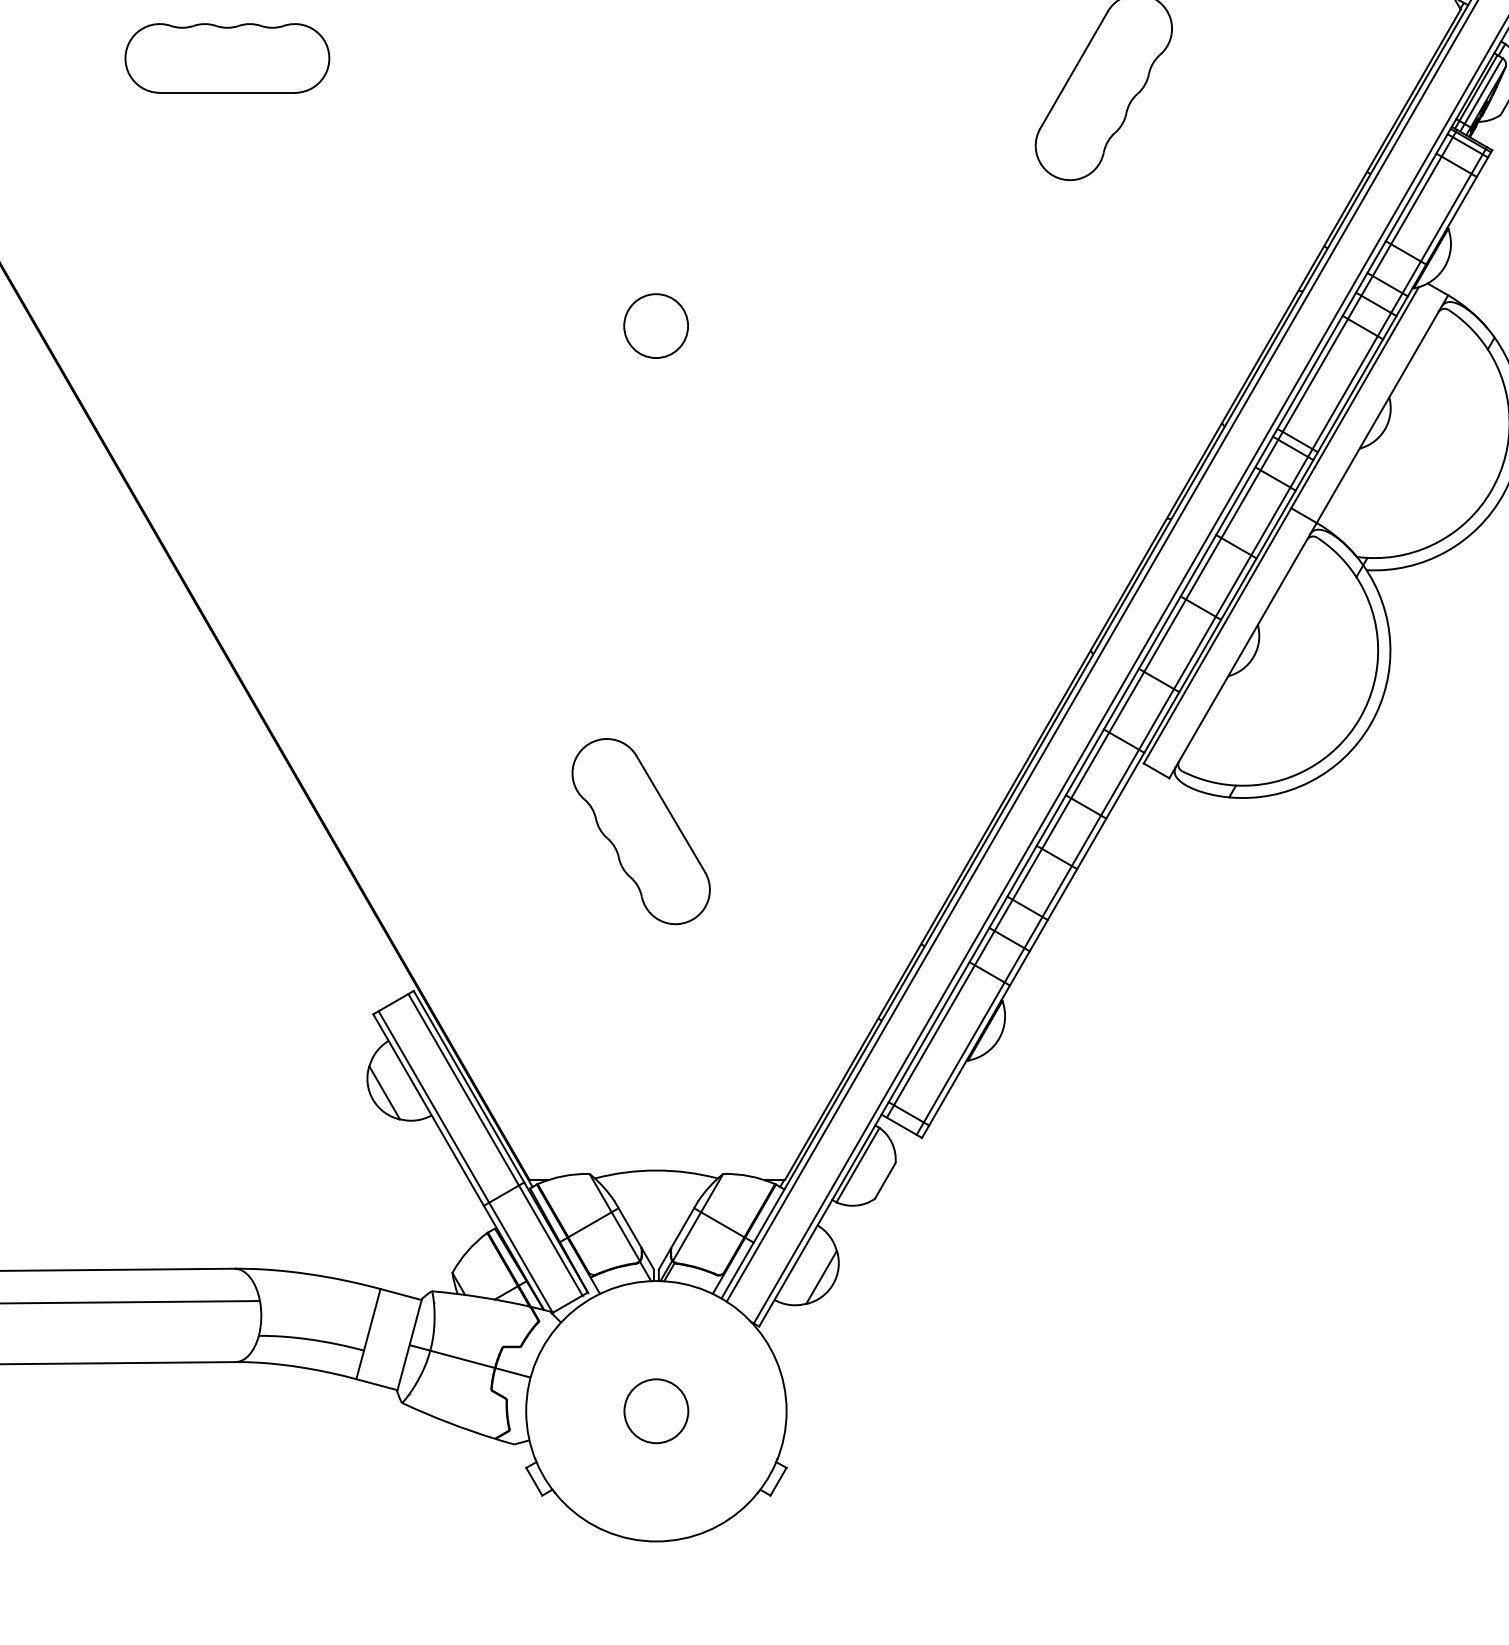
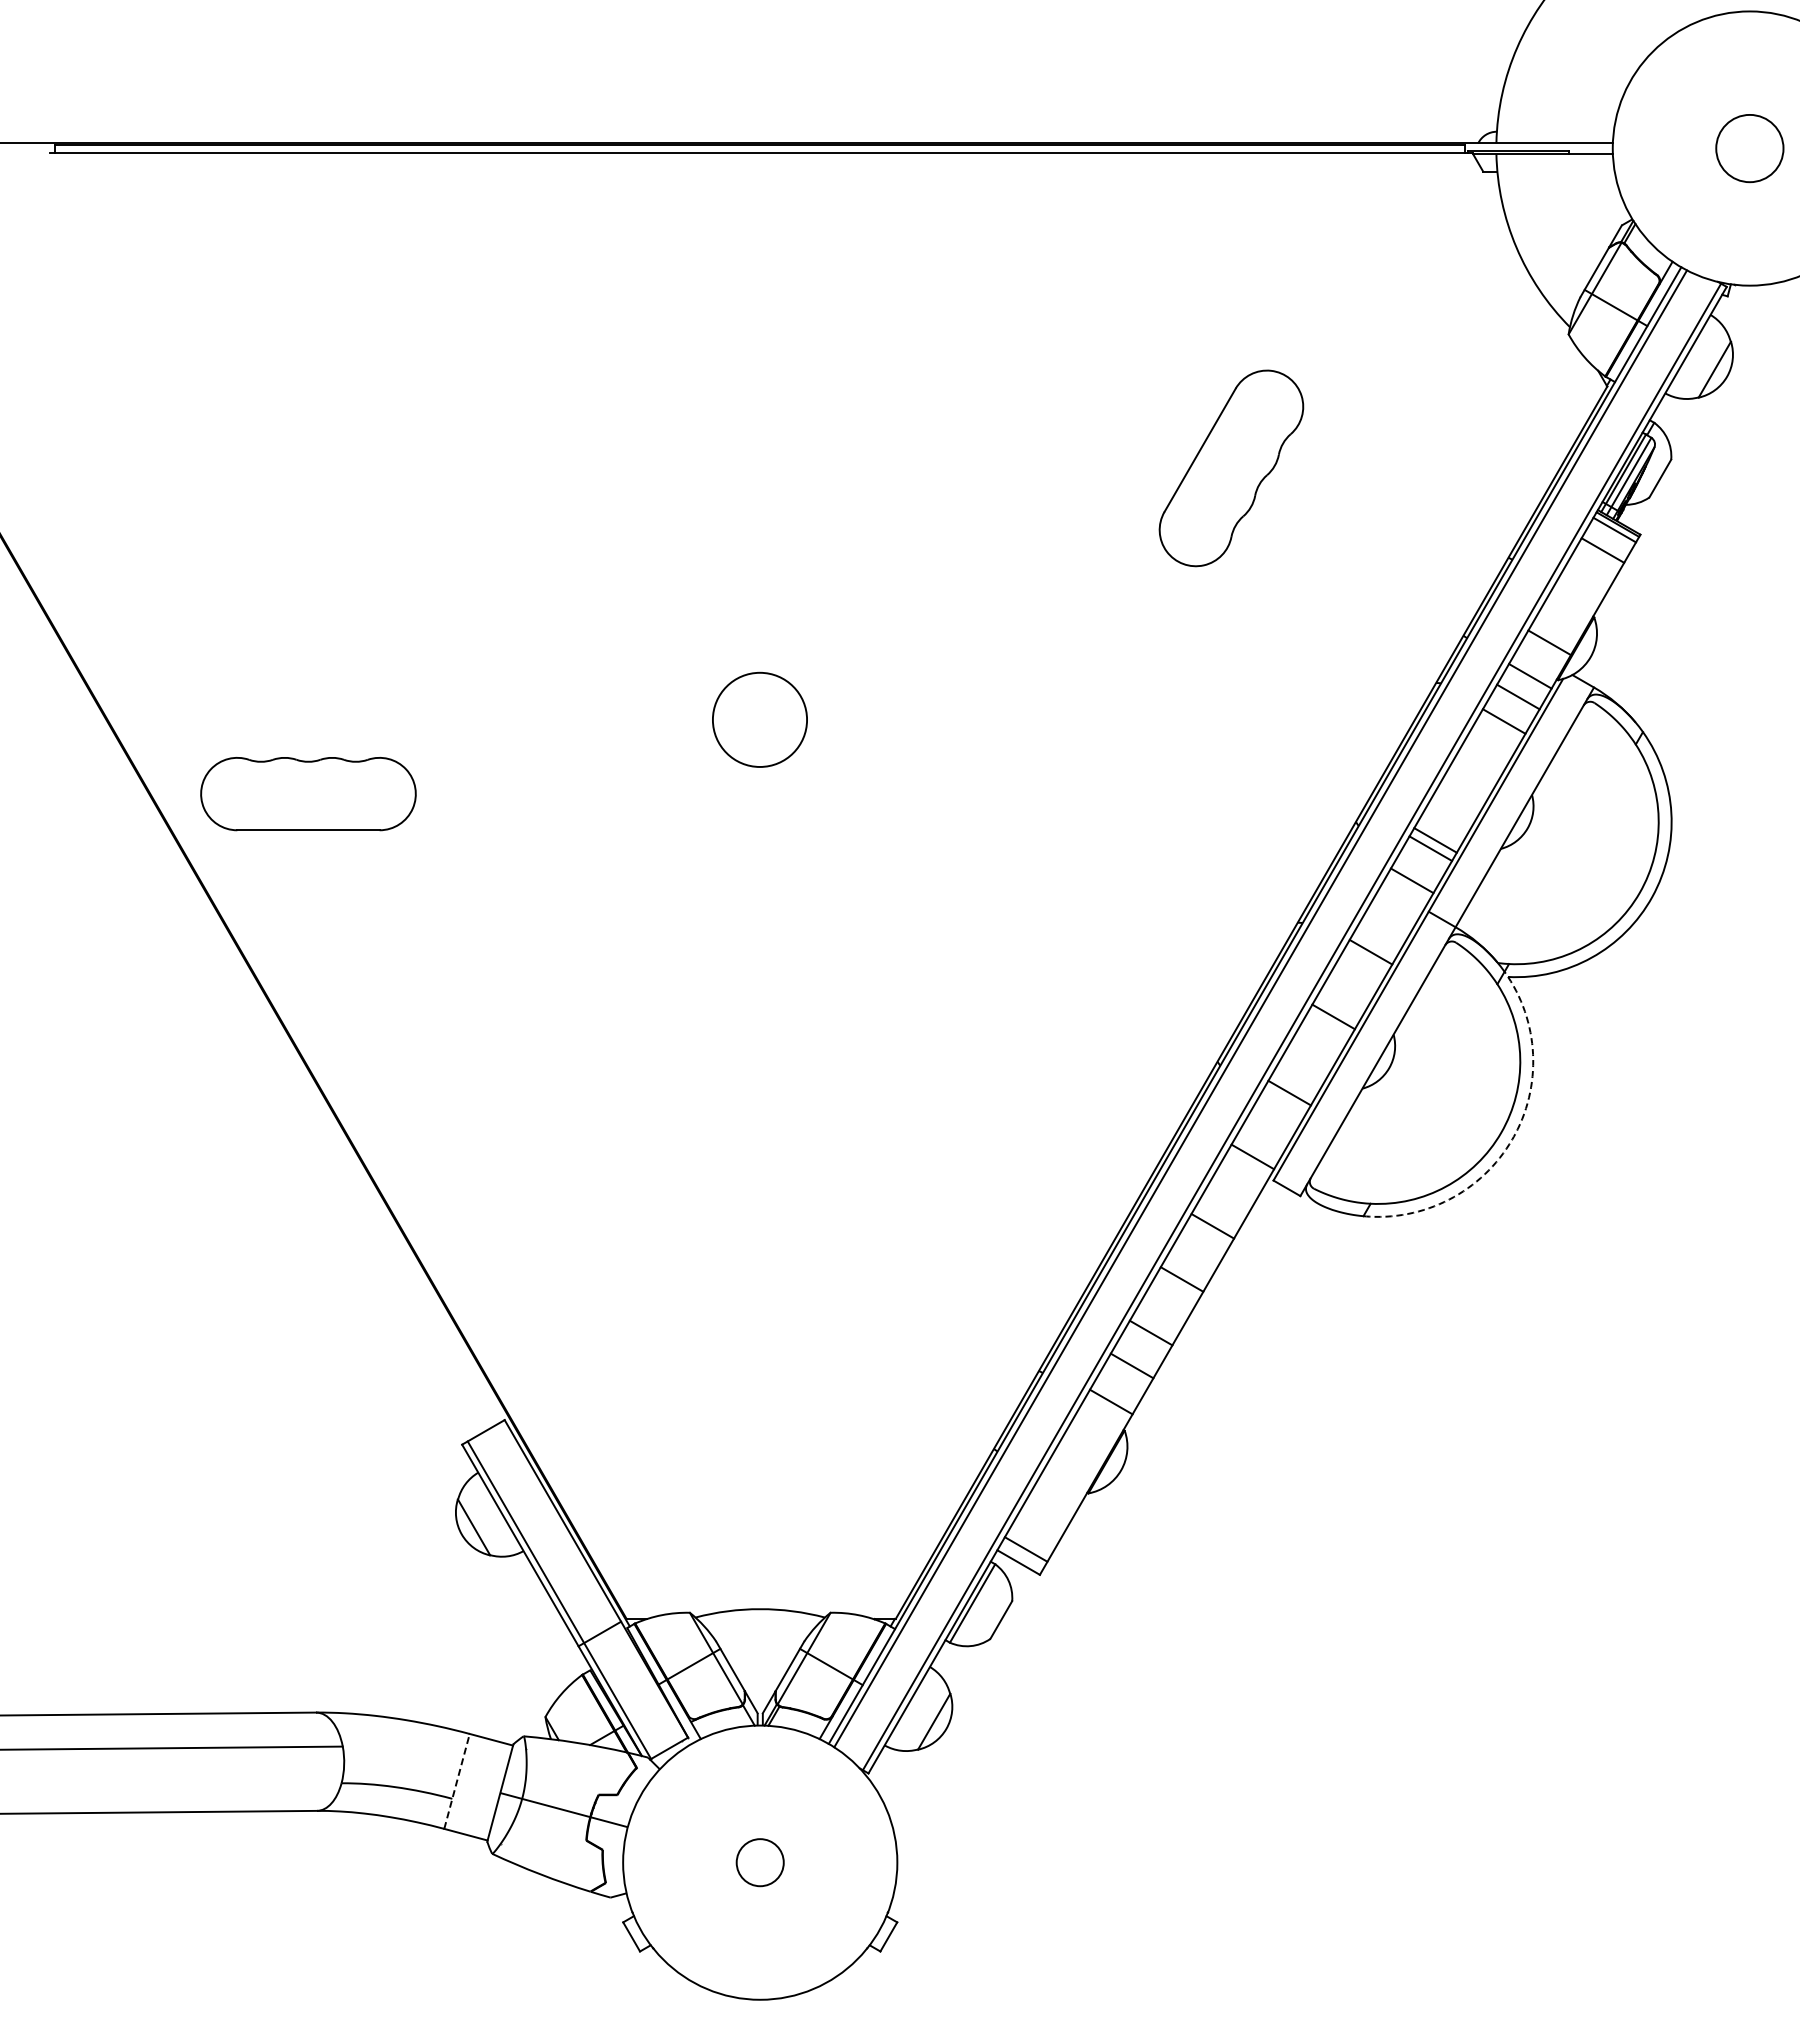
part: (227, 58) -> (308, 794), moved
circle: (655, 325) -> (759, 719), size x1.4
line: (1171, 623) -> (1302, 1033), removed
line: (1201, 640) -> (1334, 1051), removed
arc: (1370, 724) -> (1512, 1139), solid -> dashed
part: (641, 830) -> (744, 1251), removed
line: (495, 1144) -> (590, 1581), removed
line: (368, 1333) -> (457, 1780), solid -> dashed
circle: (655, 1411) -> (759, 1862), size x0.7

